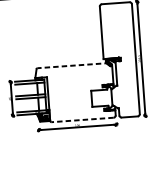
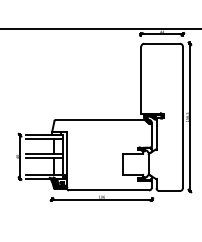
line: (73, 65) -> (102, 119), dashed -> solid
line: (83, 119) -> (109, 190), dashed -> solid

